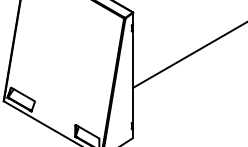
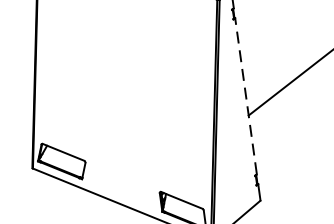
line: (132, 76) -> (245, 96), solid -> dashed

